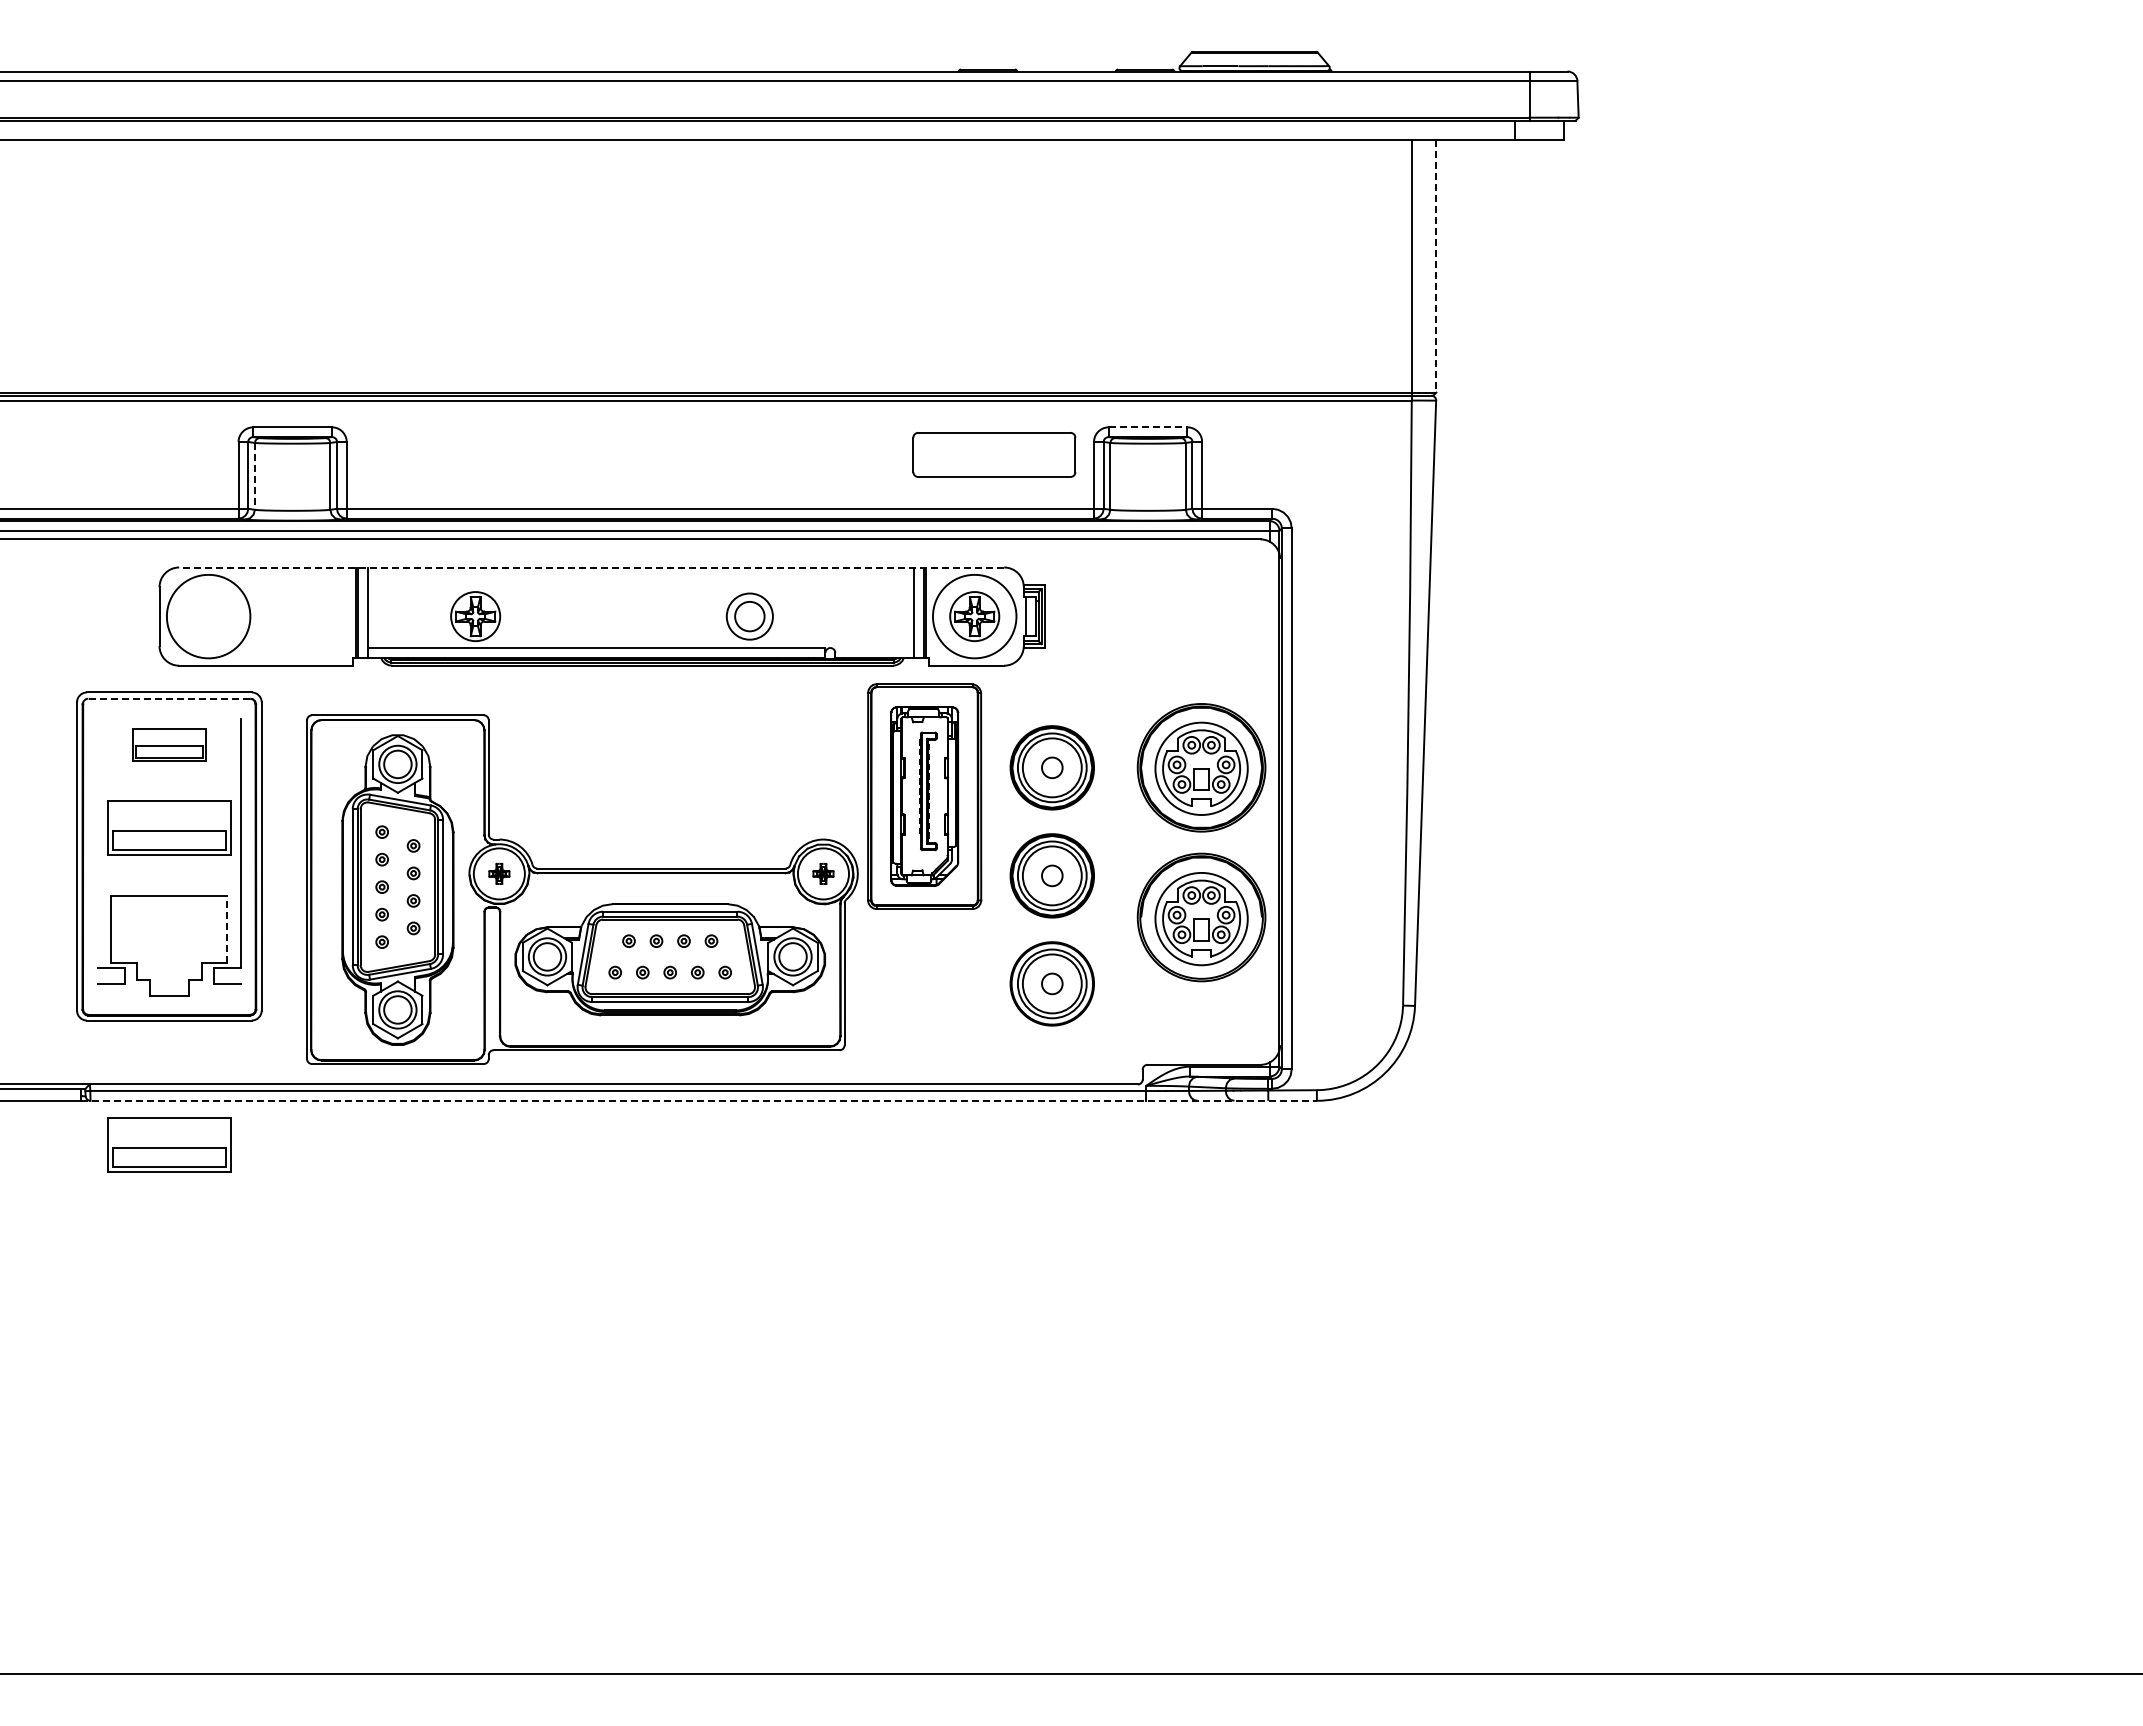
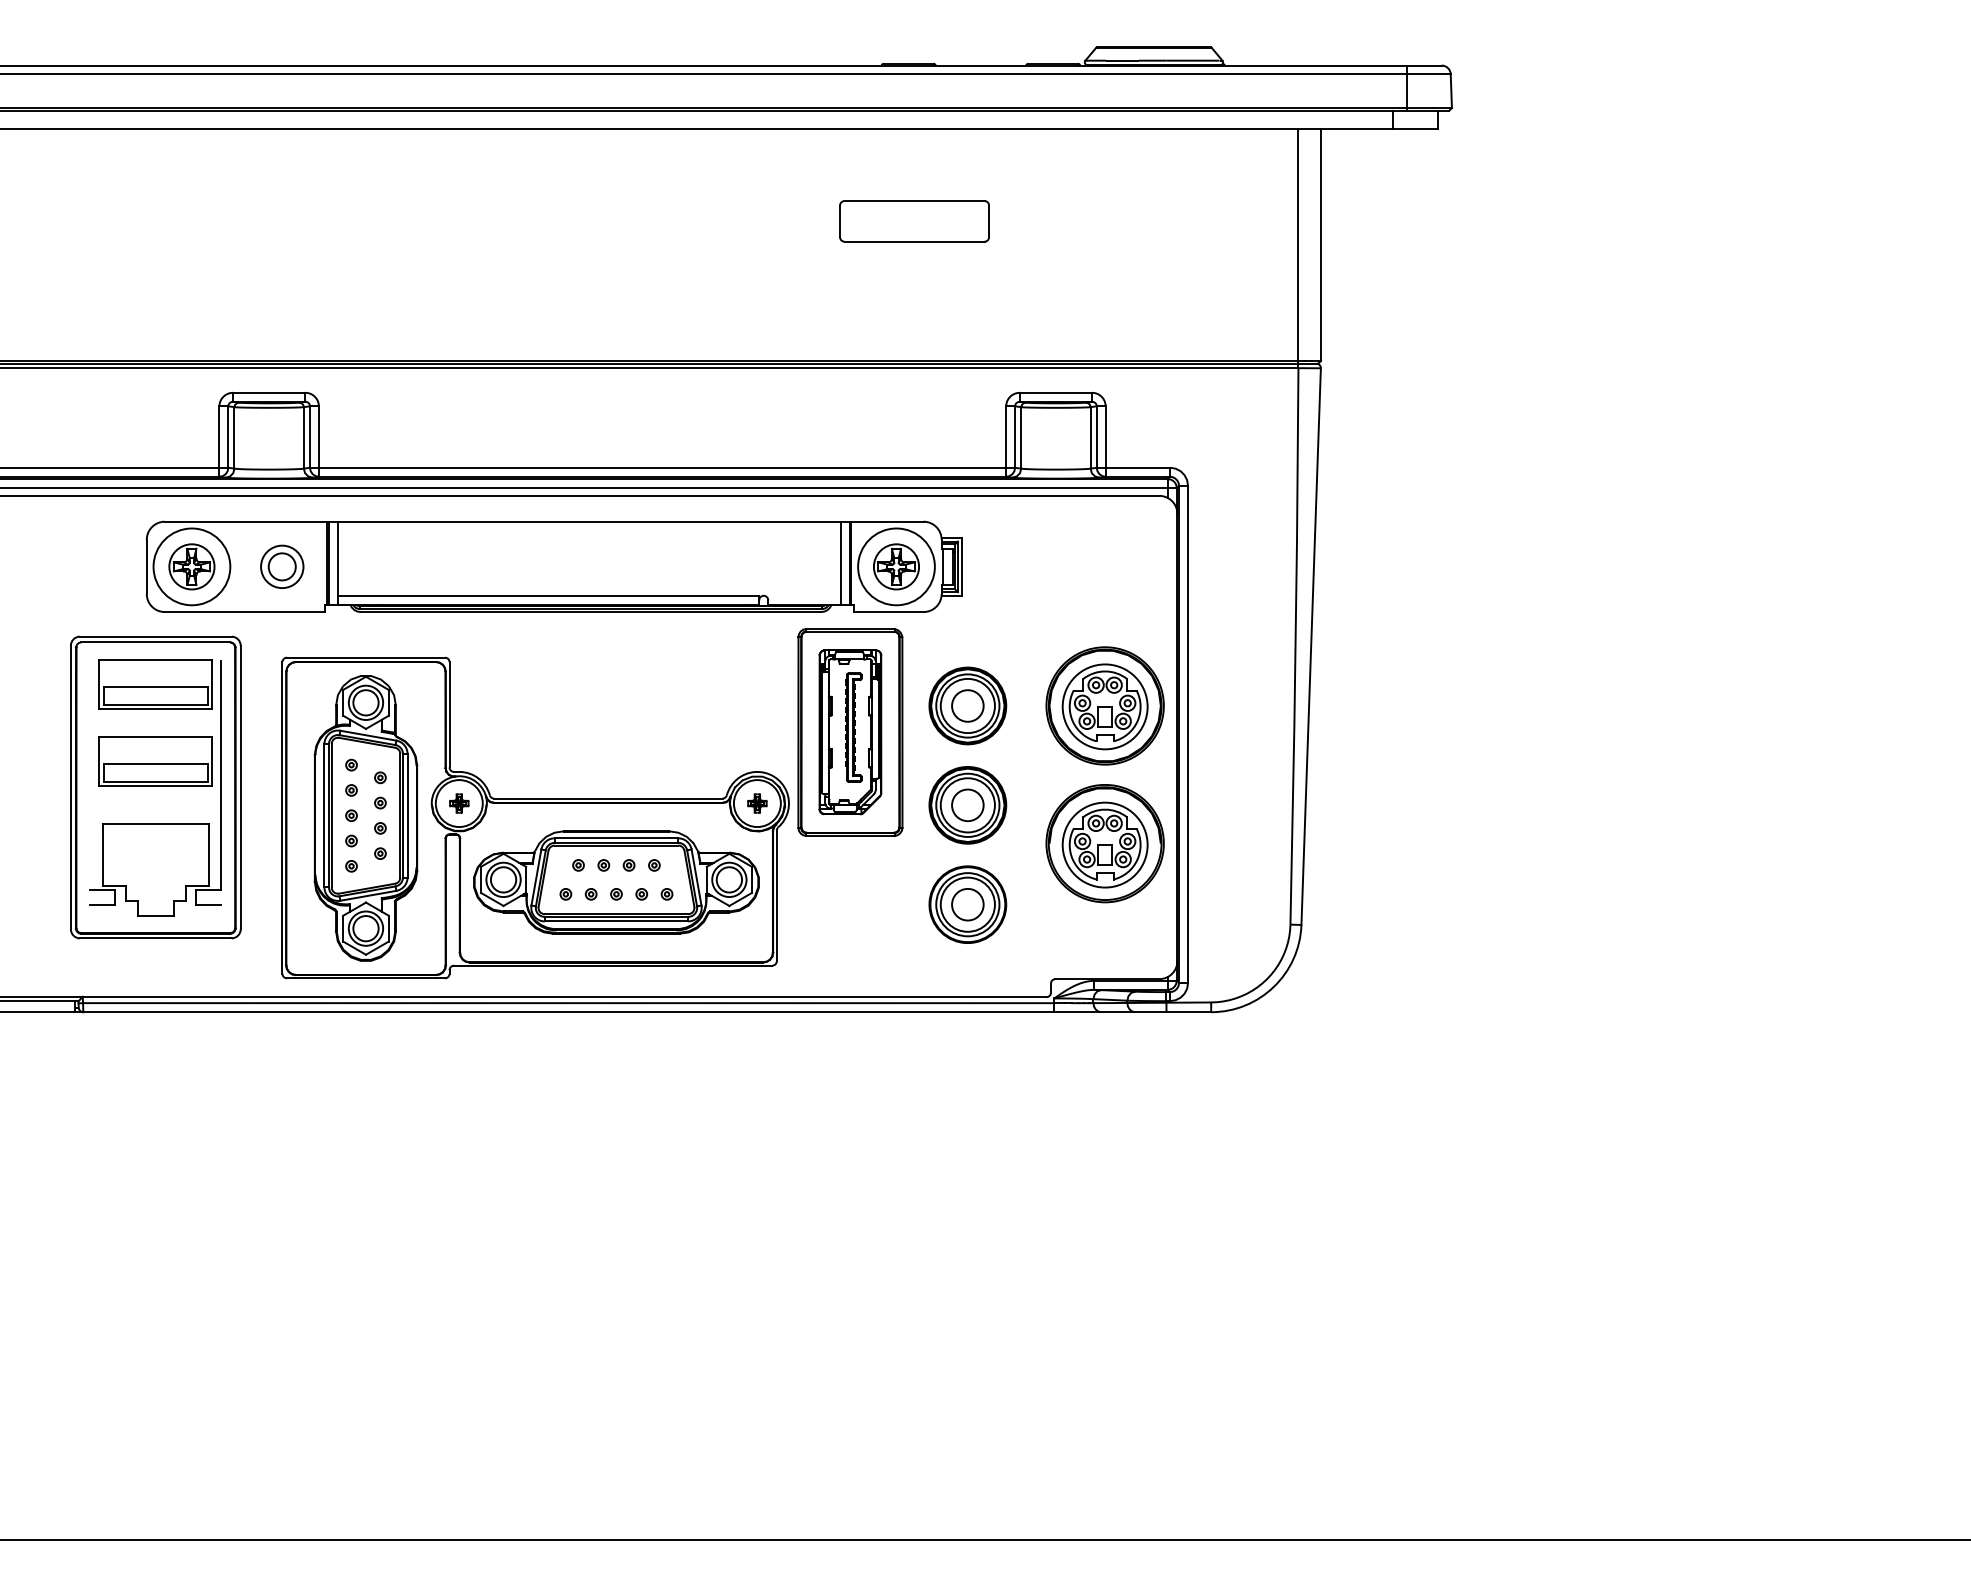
line: (1436, 266) -> (1321, 244), dashed -> solid
line: (1148, 427) -> (1056, 392), dashed -> solid
part: (994, 454) -> (914, 220), moved
line: (254, 476) -> (234, 438), dashed -> solid
line: (591, 567) -> (544, 521), dashed -> solid
part: (475, 616) -> (191, 566), moved
part: (749, 616) -> (281, 566), moved
line: (168, 698) -> (155, 642), dashed -> solid
part: (169, 744) -> (155, 684), size x1.67
circle: (1052, 767) -> (968, 705), size x1.67
circle: (1052, 875) -> (968, 804), size x1.67
line: (227, 929) -> (209, 854), dashed -> solid
circle: (1052, 983) -> (968, 904), size x1.67
line: (698, 1100) -> (642, 1011), dashed -> solid
part: (169, 1144) -> (155, 1052), removed

